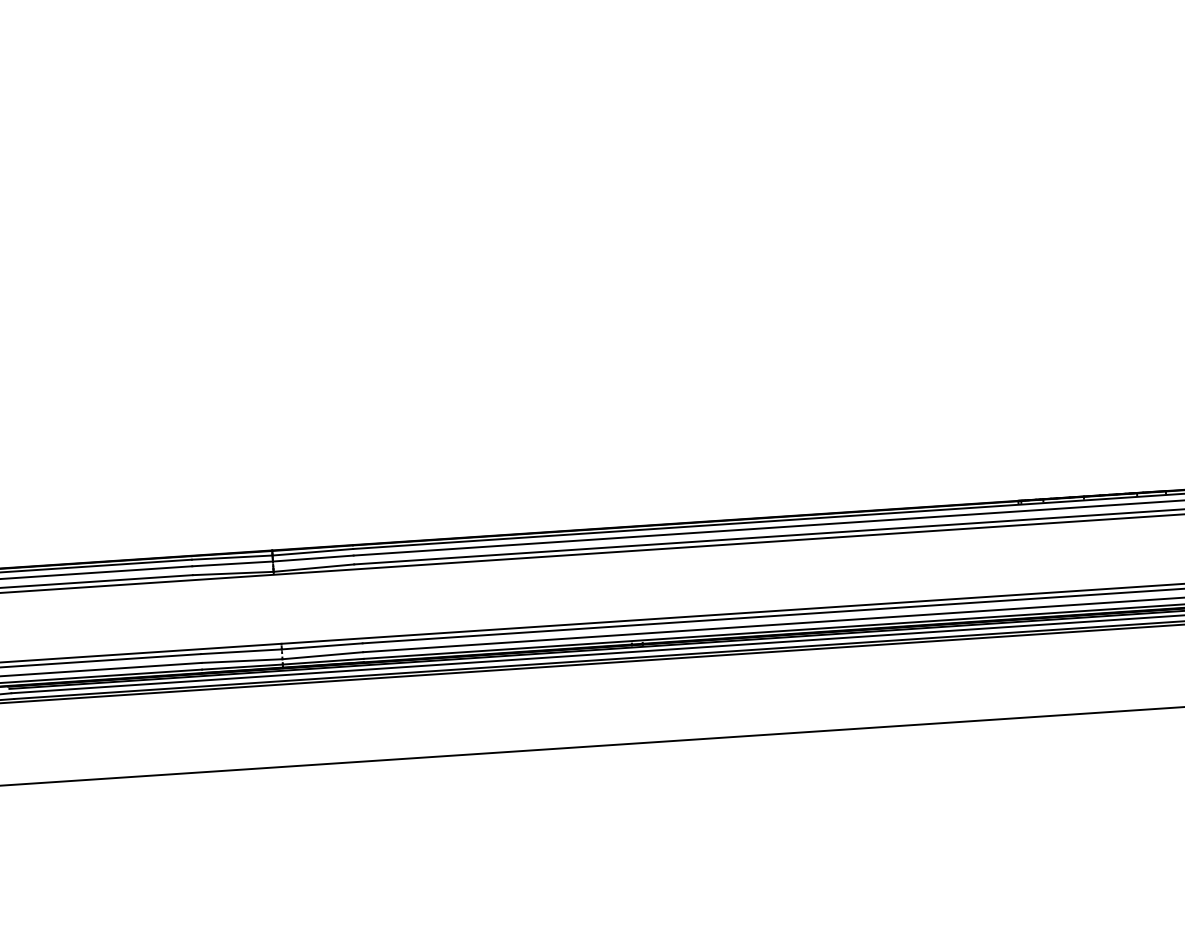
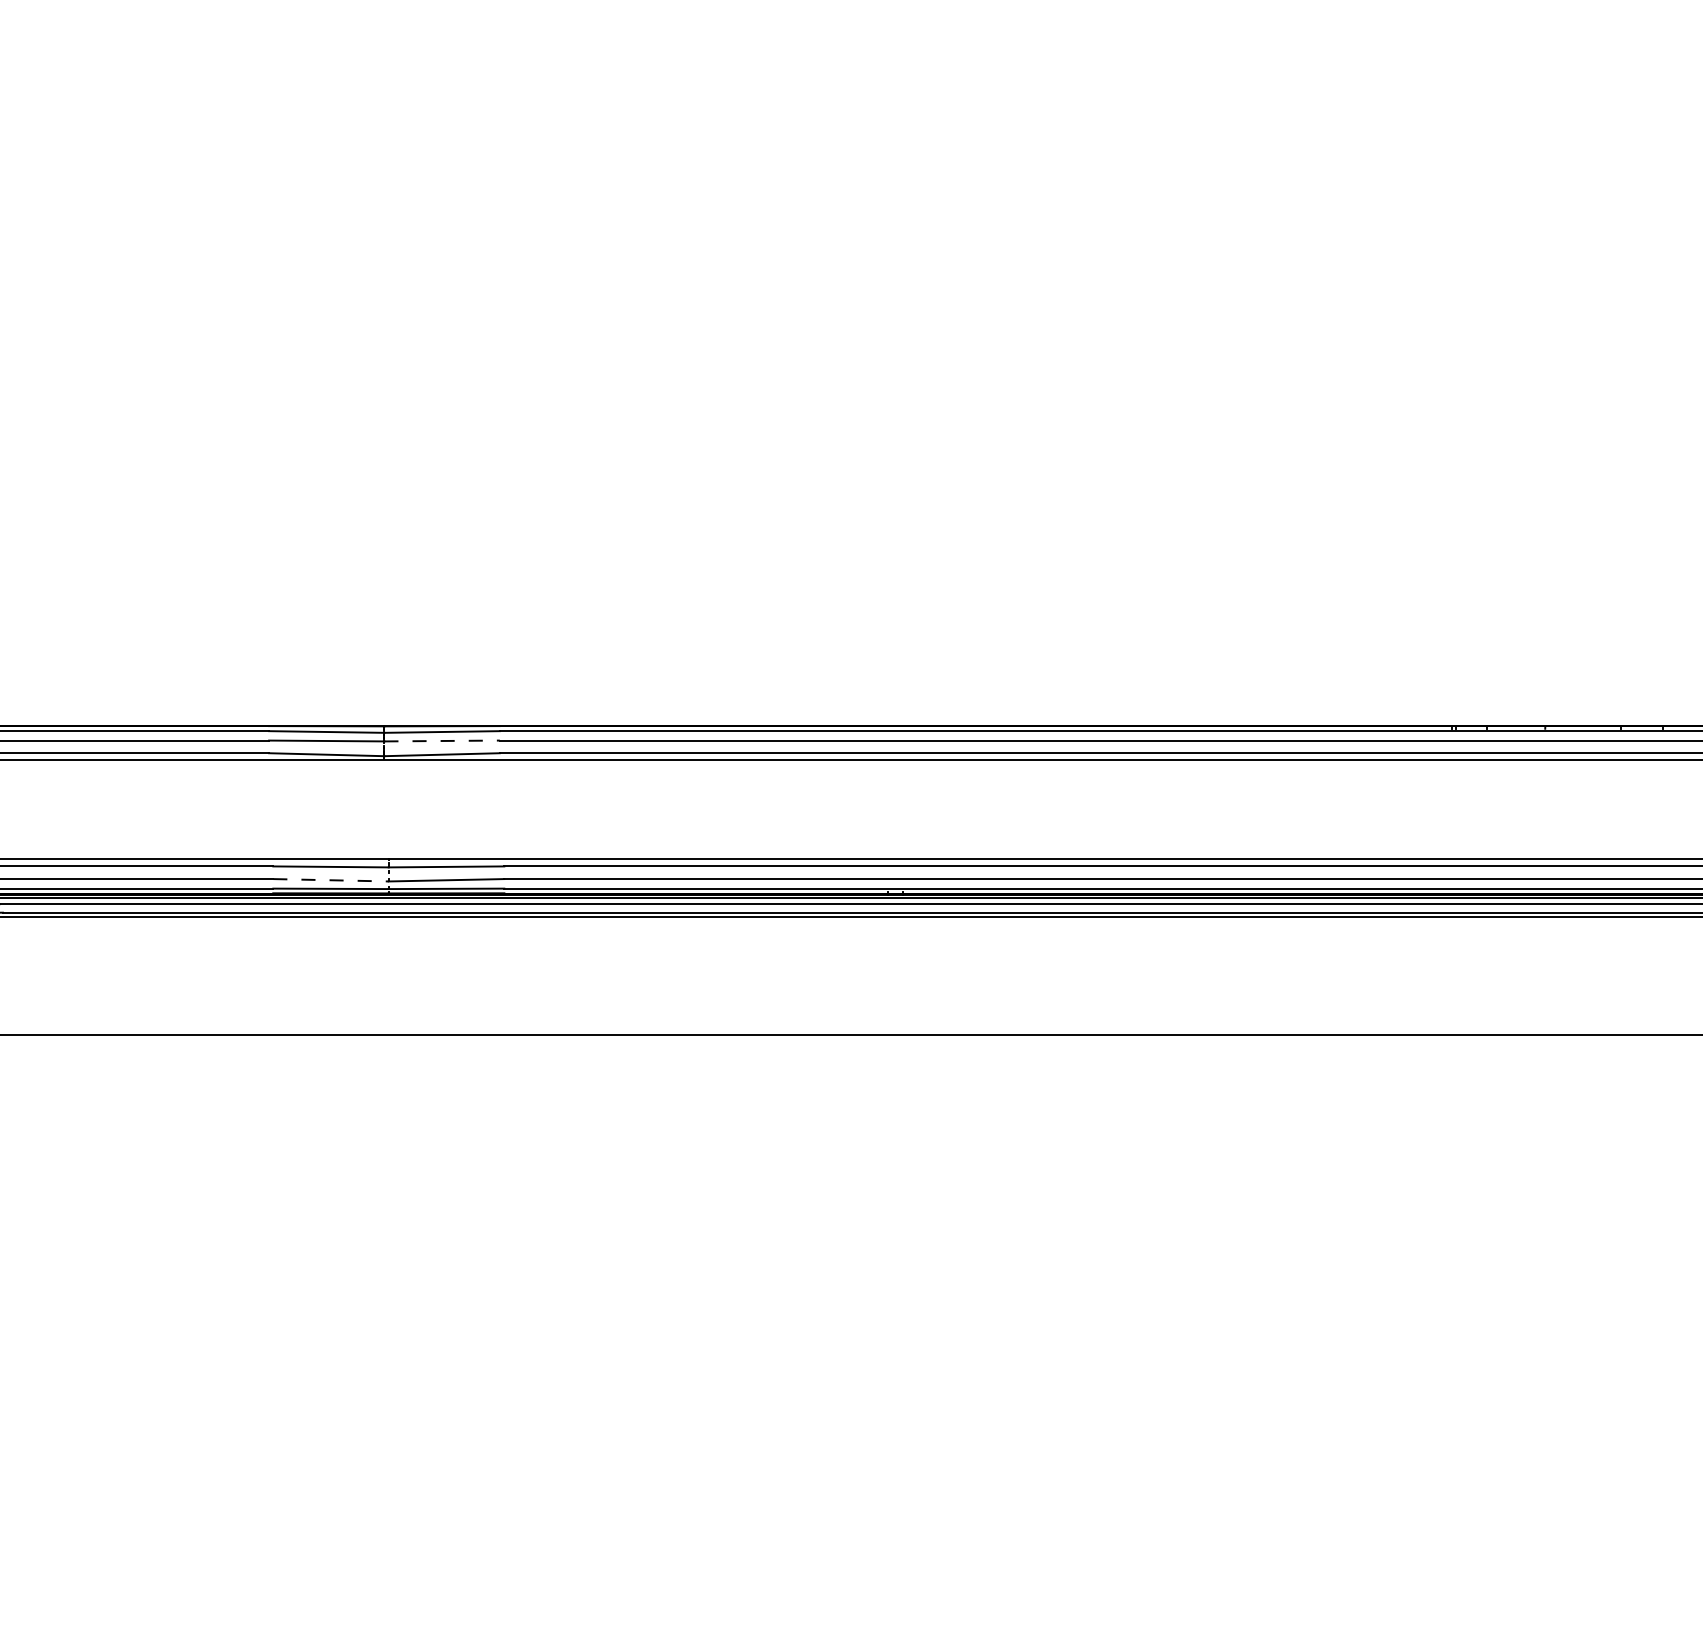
line: (313, 558) -> (442, 741), solid -> dashed
line: (242, 661) -> (331, 880), solid -> dashed

